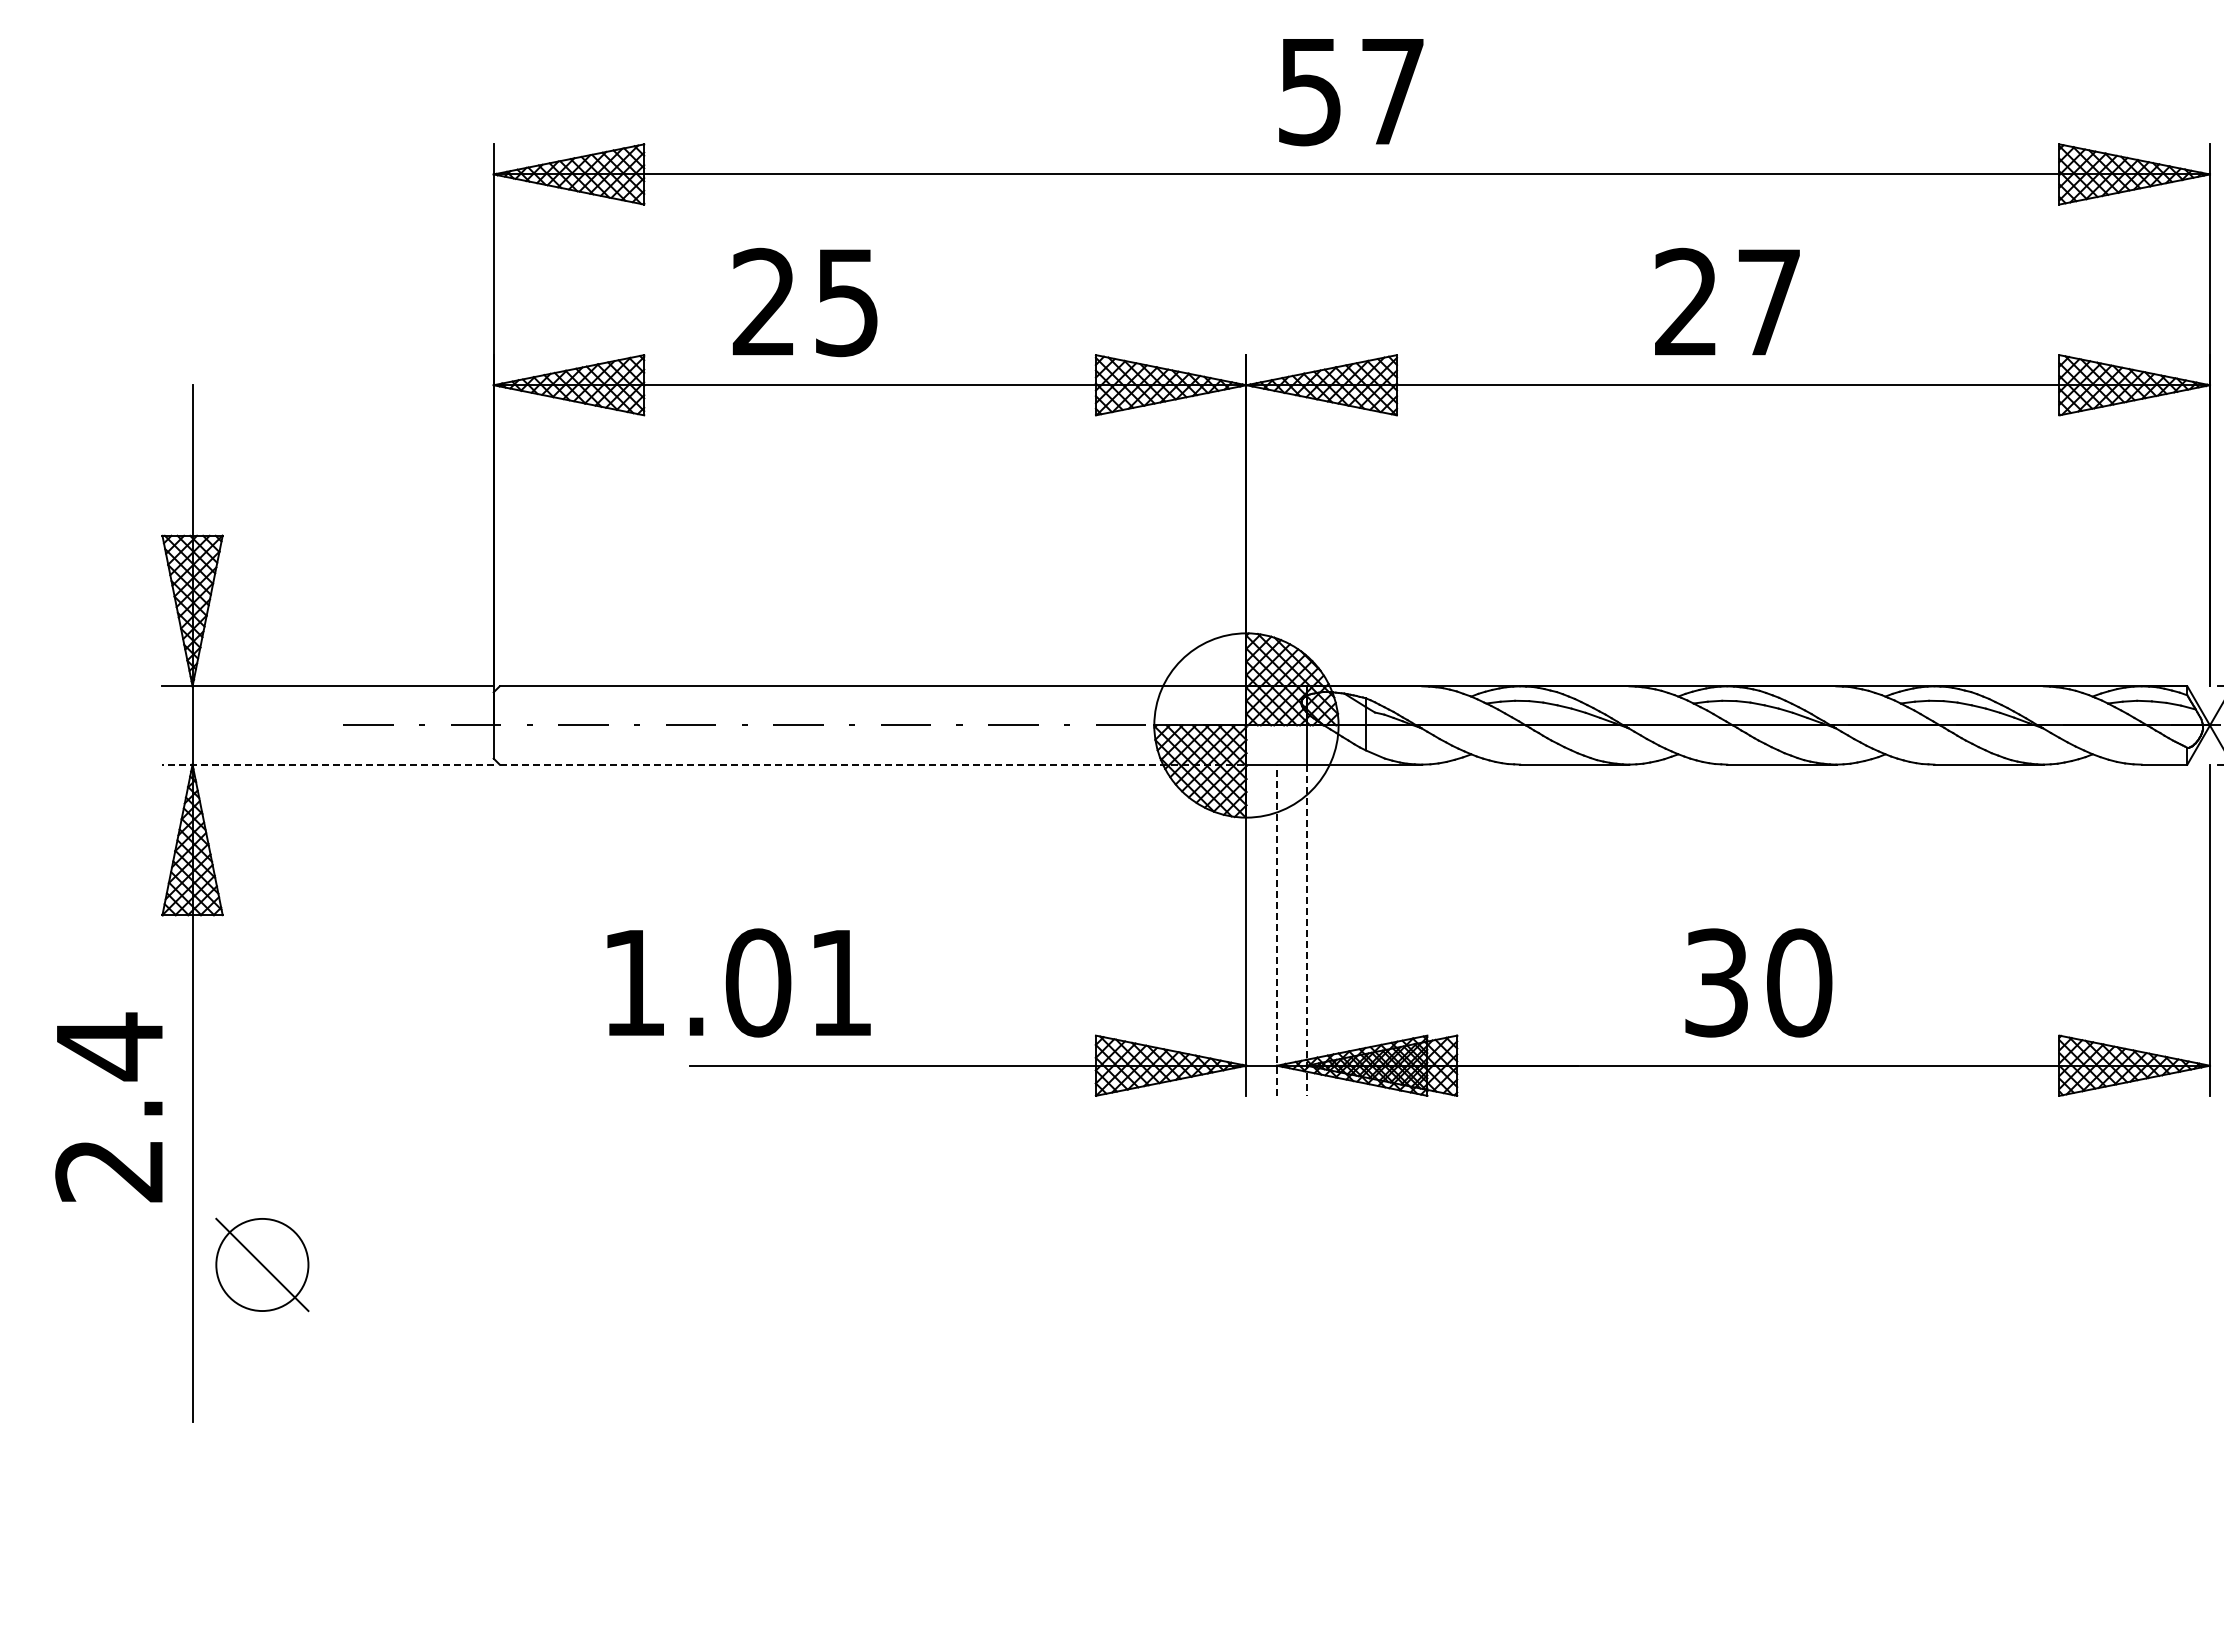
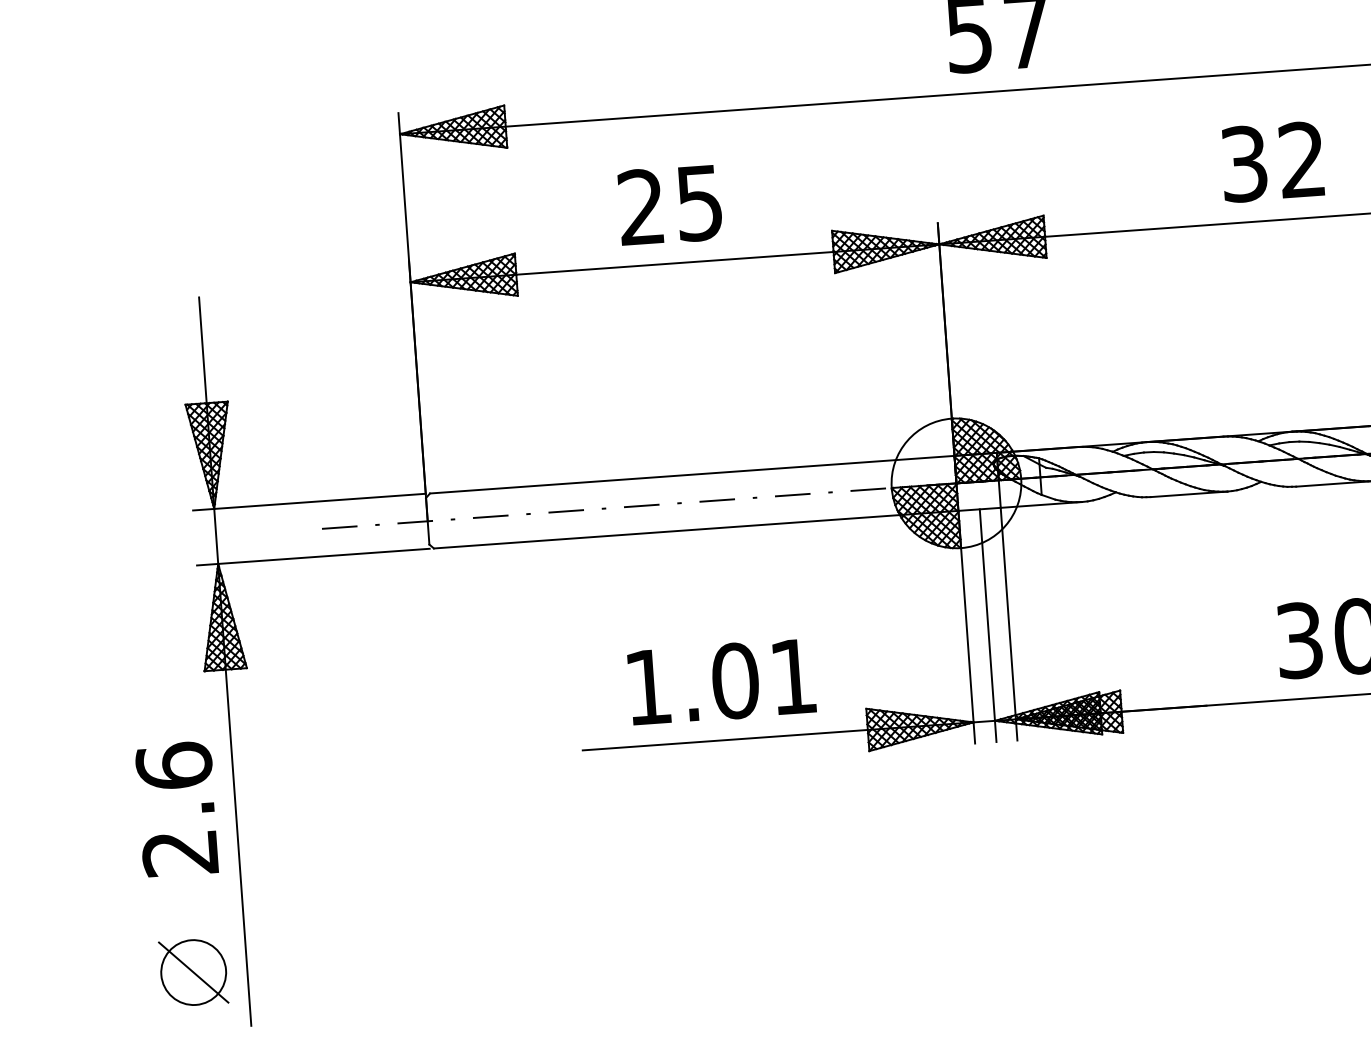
text: (804, 302) -> (669, 205), moved
text: (1727, 302) -> (1273, 162), 27 -> 32
line: (328, 764) -> (313, 557), dashed -> solid
line: (873, 764) -> (696, 529), dashed -> solid
line: (1276, 930) -> (987, 625), dashed -> solid
line: (1306, 930) -> (1008, 624), dashed -> solid
text: (738, 982) -> (721, 681), moved
text: (109, 1046) -> (174, 766), 2.4 -> 2.6
part: (262, 1264) -> (193, 972), moved

